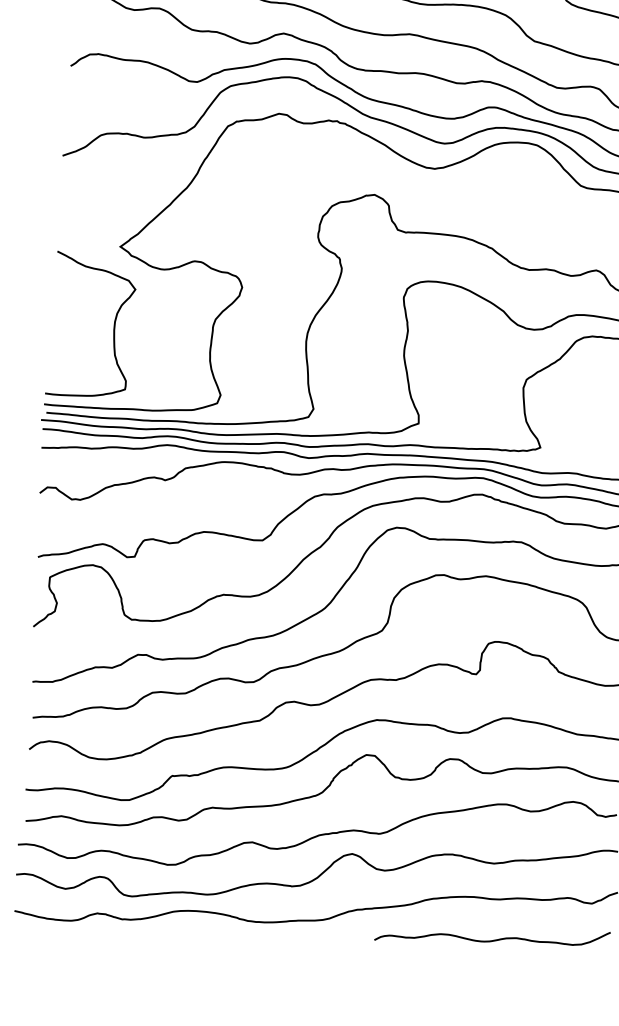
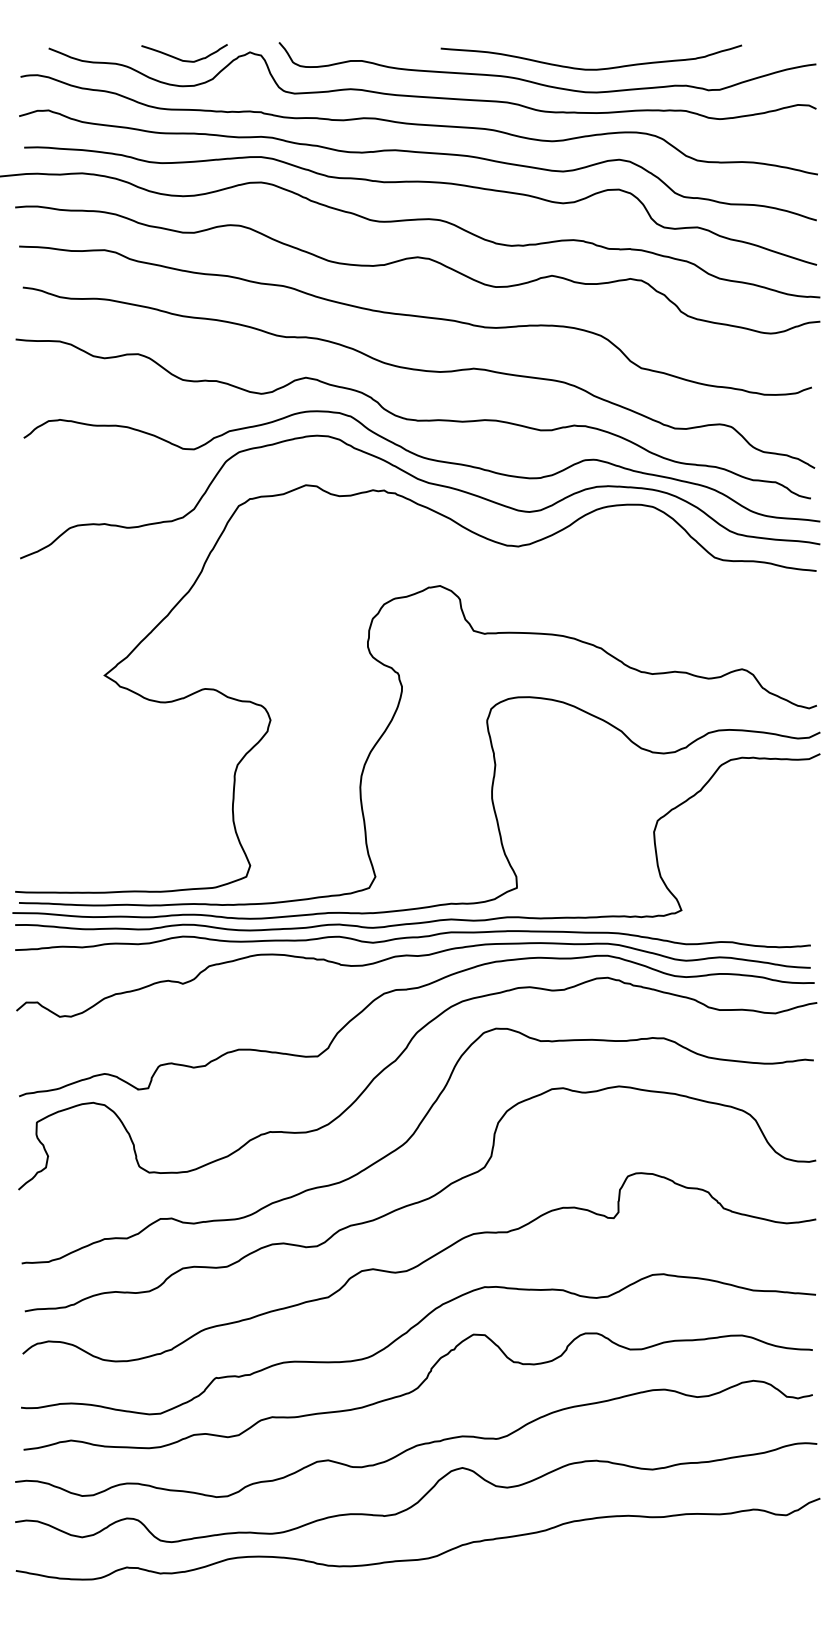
curve: (114, 326) -> (102, 782), removed
curve: (493, 939) -> (657, 1571), removed

